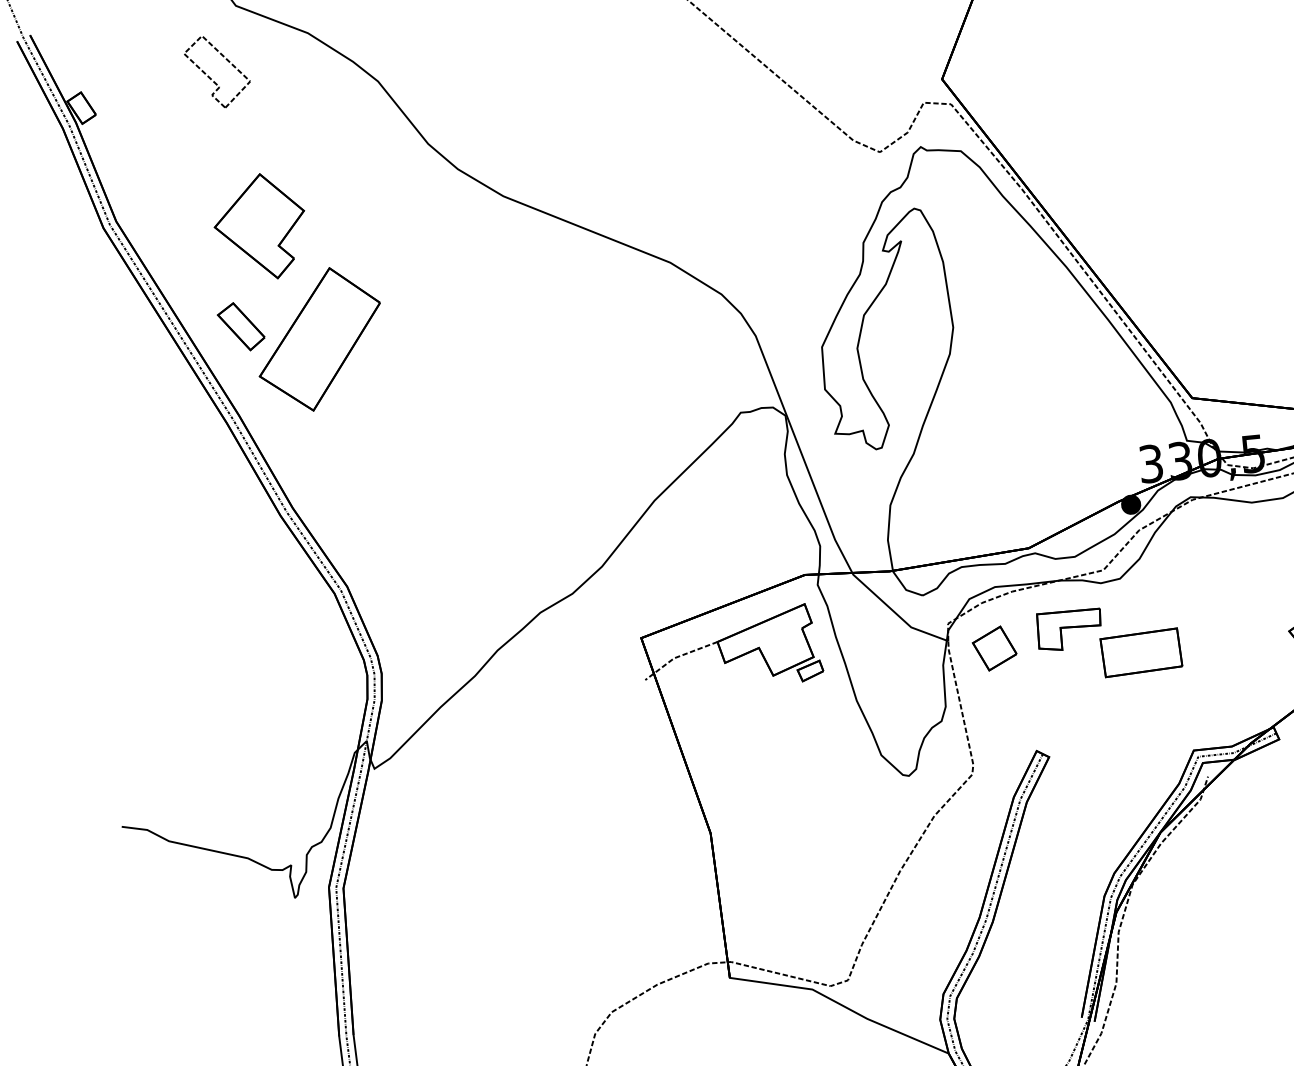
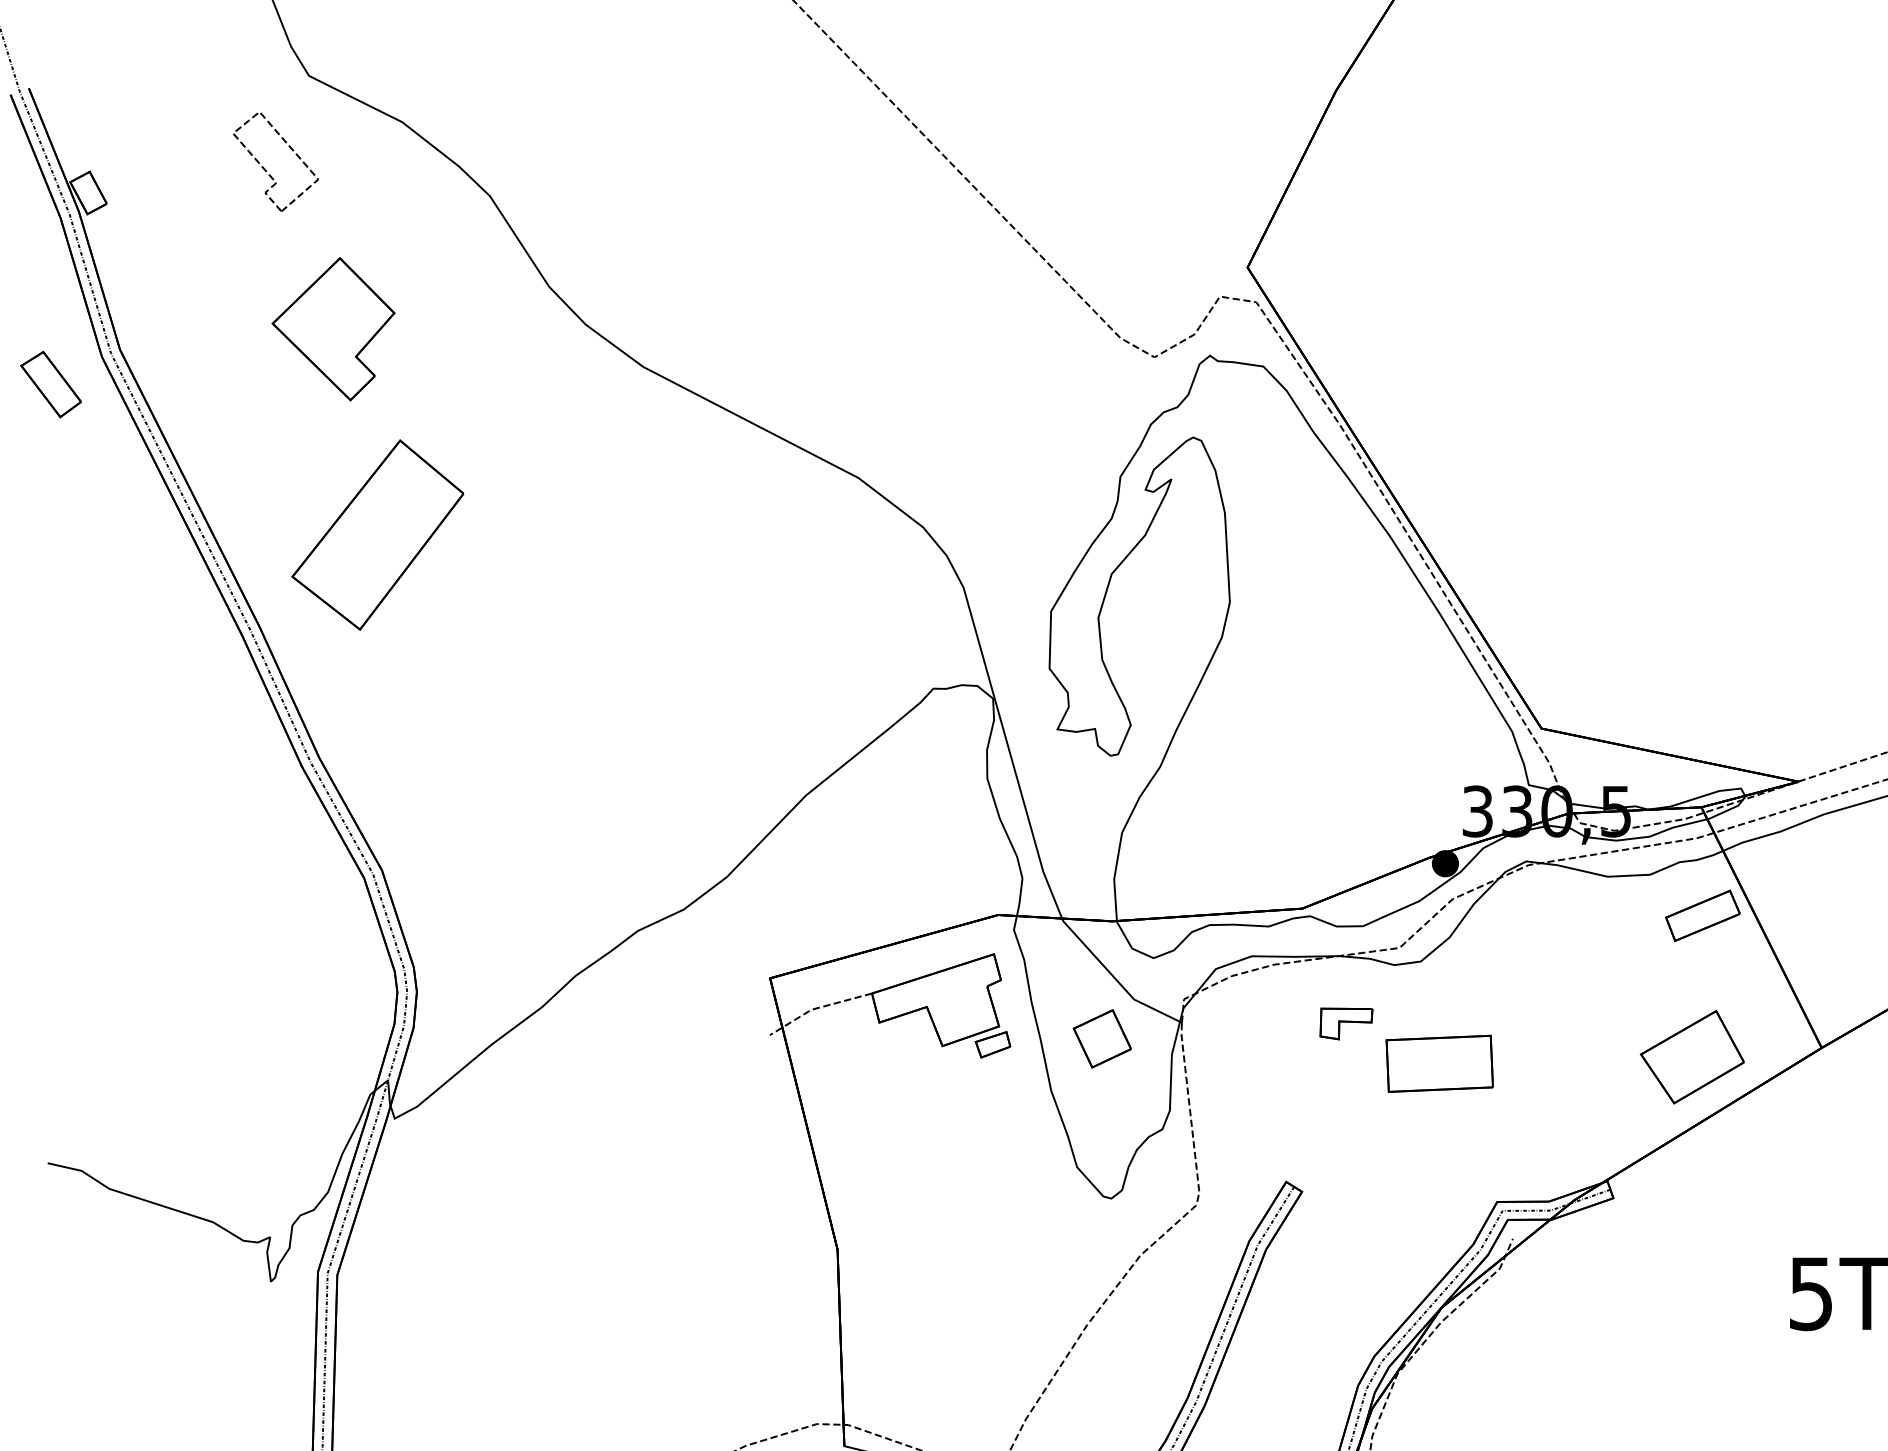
part: (260, 227) -> (333, 329), moved
part: (240, 326) -> (50, 384), moved
part: (1069, 629) -> (1346, 1023), size x0.6
part: (994, 648) -> (1101, 1038), moved

